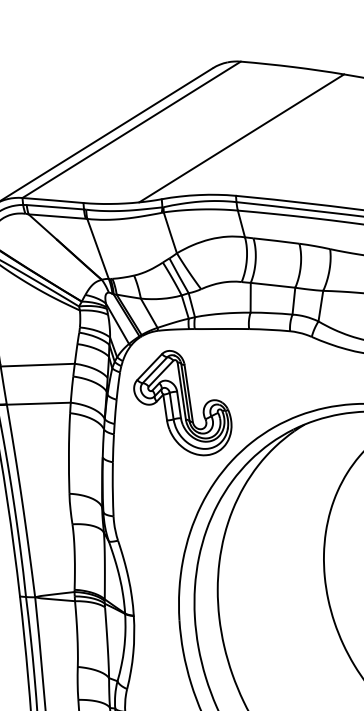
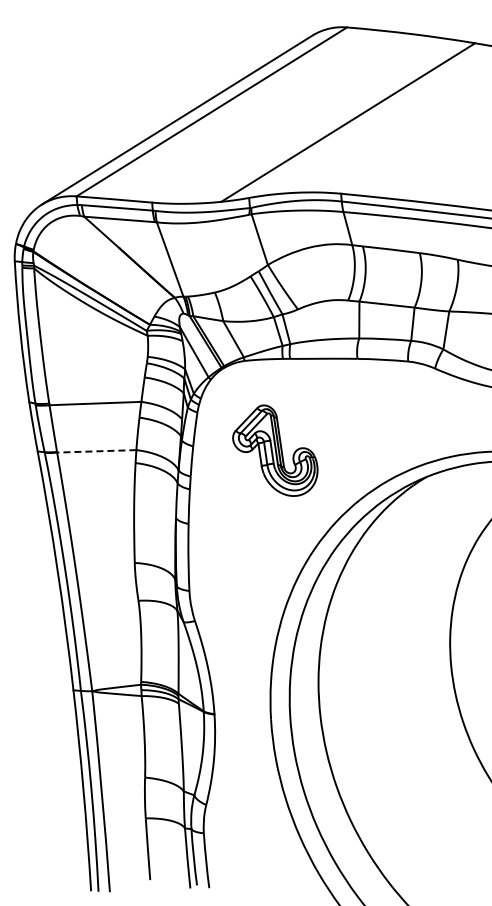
line: (38, 403) -> (96, 451), solid -> dashed
part: (183, 403) -> (275, 450), size x0.7

